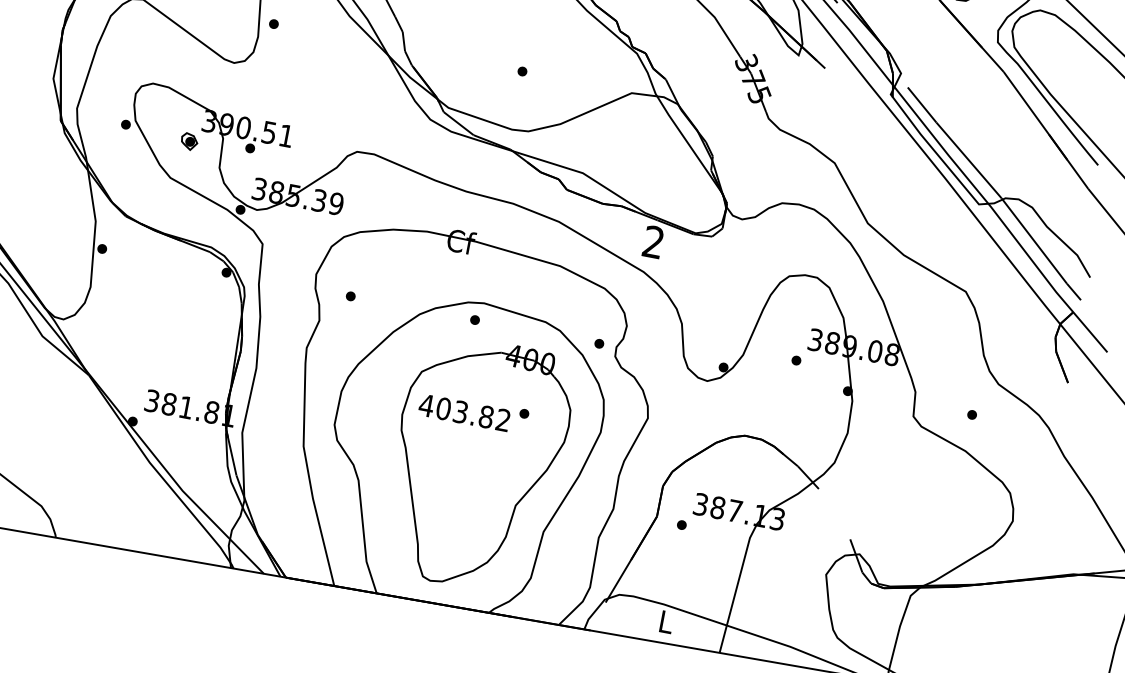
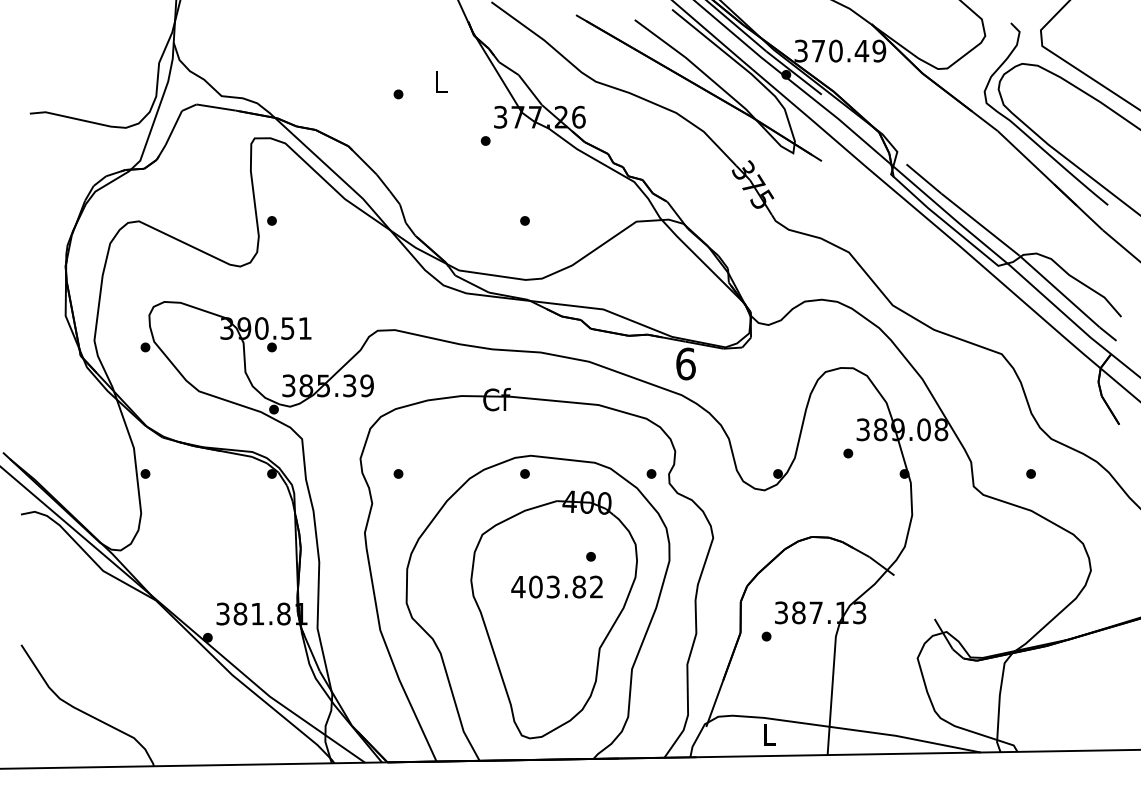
part: (188, 141) -> (210, 352), removed
text: (653, 241) -> (685, 363), 2 -> 6
text: (464, 412) -> (556, 586), moved

